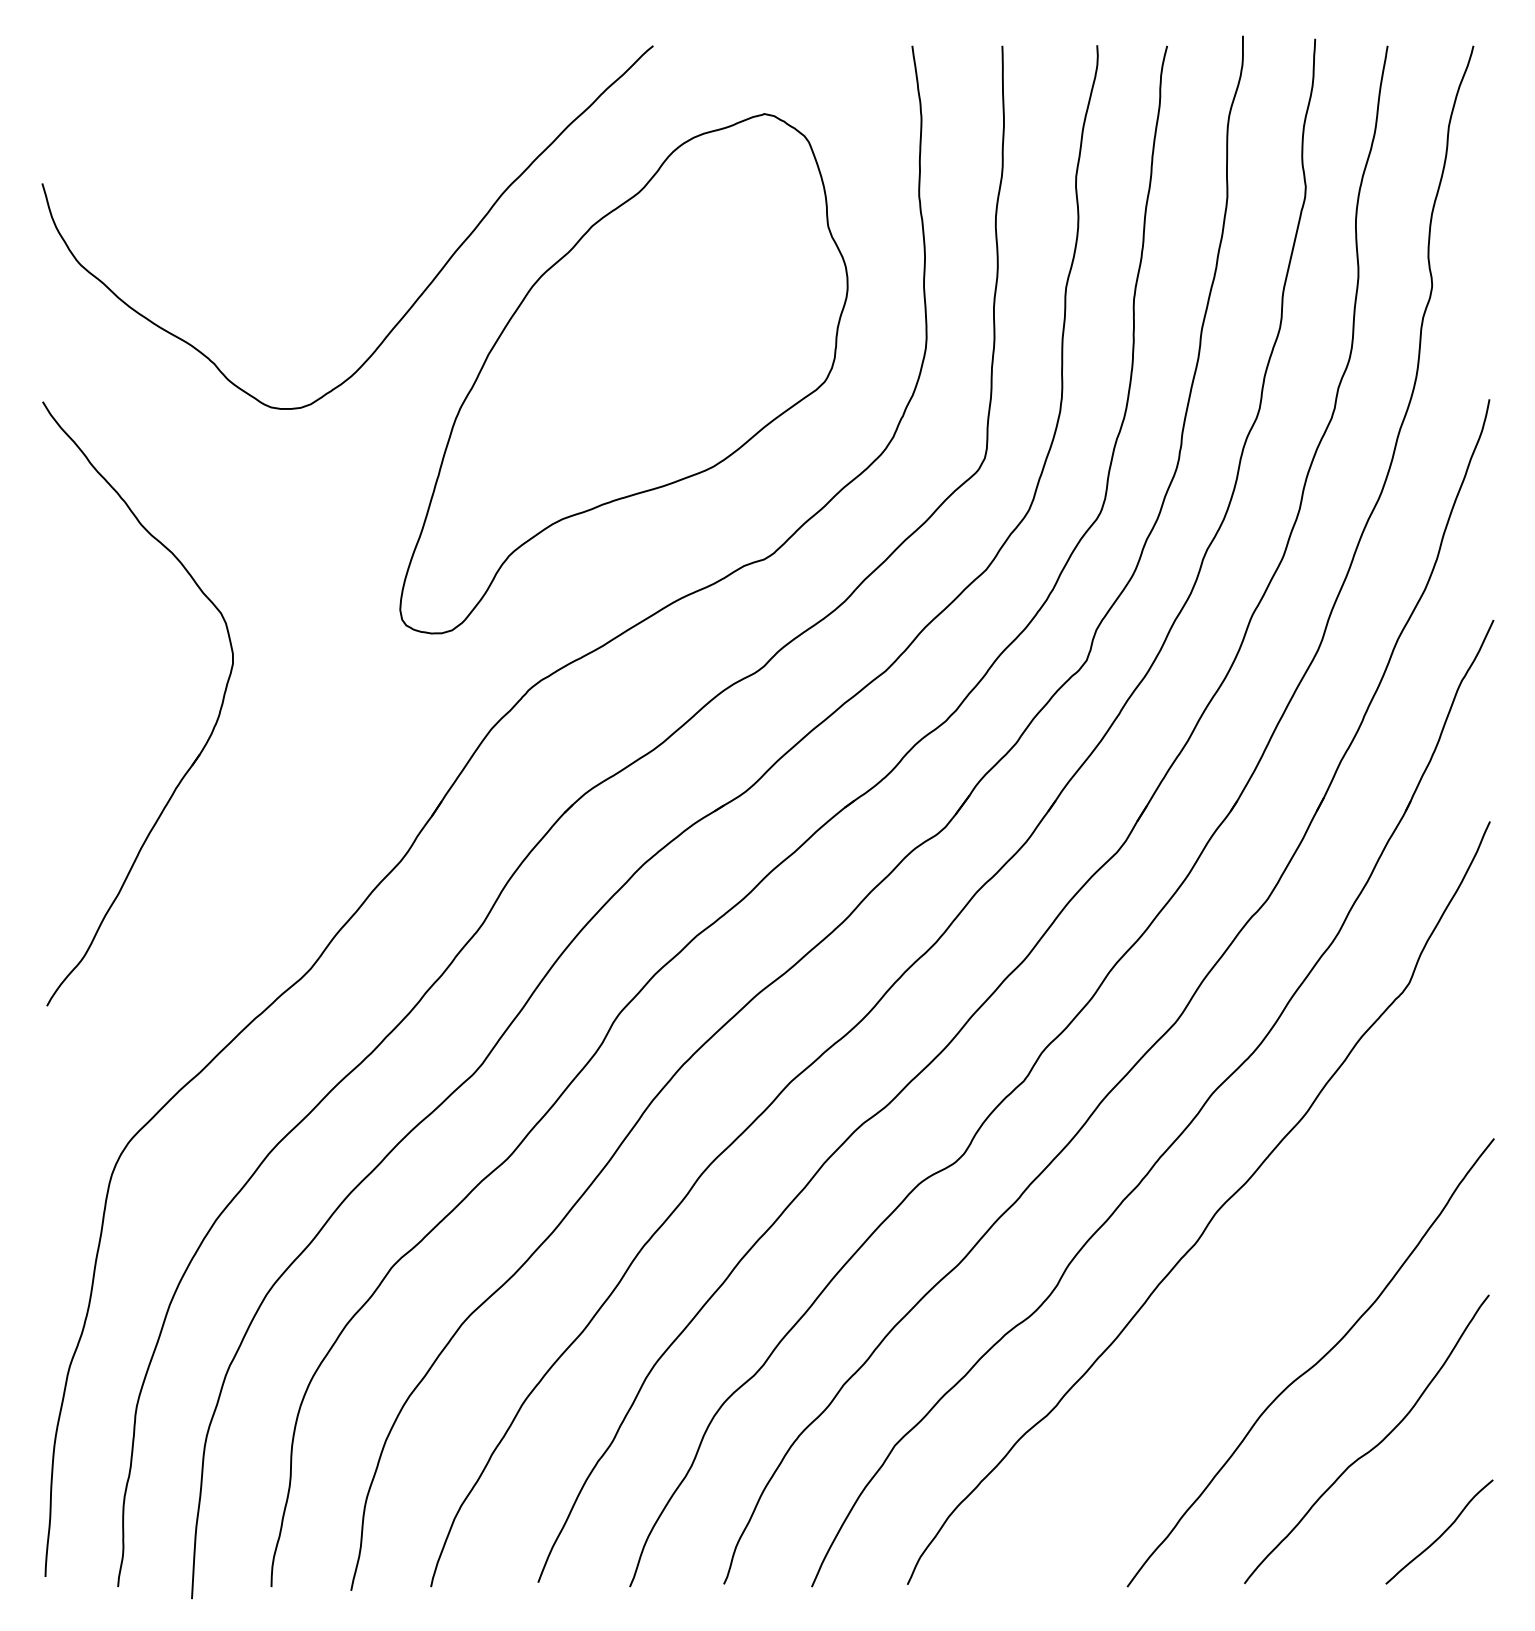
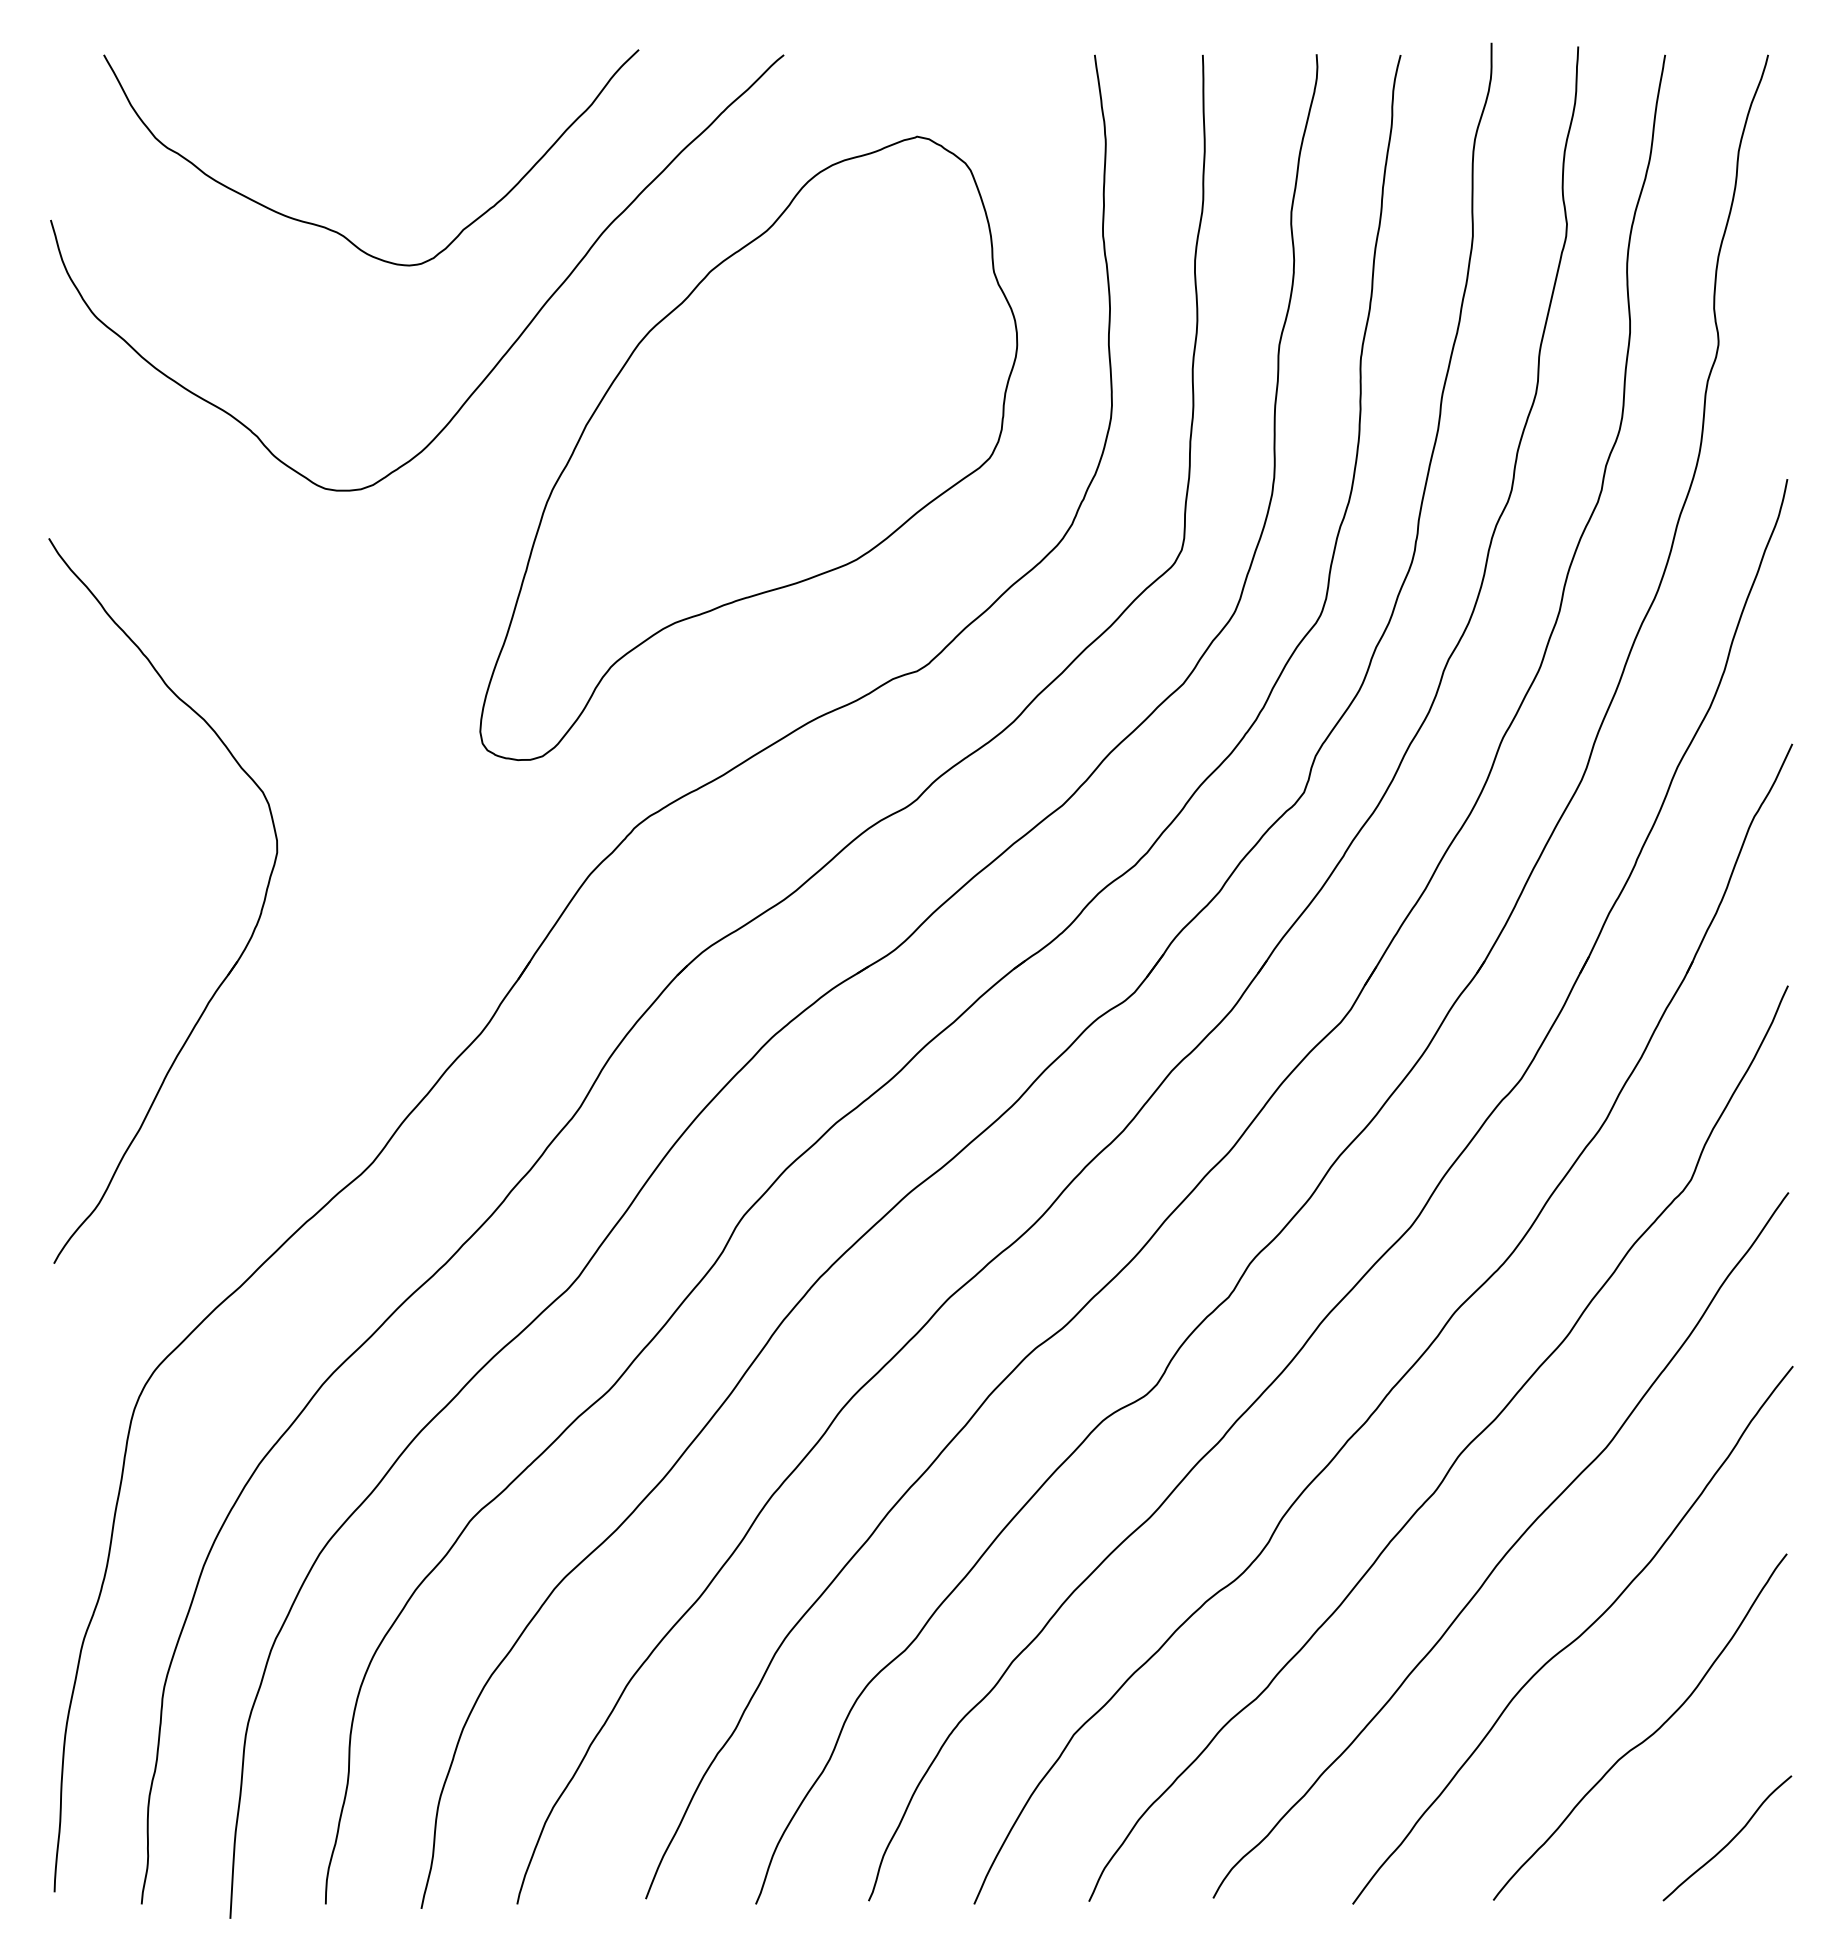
curve: (280, 192) -> (336, 230), added
part: (204, 744) -> (243, 949), moved
curve: (1256, 1291) -> (1507, 1549), added

